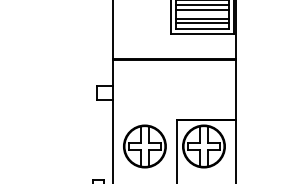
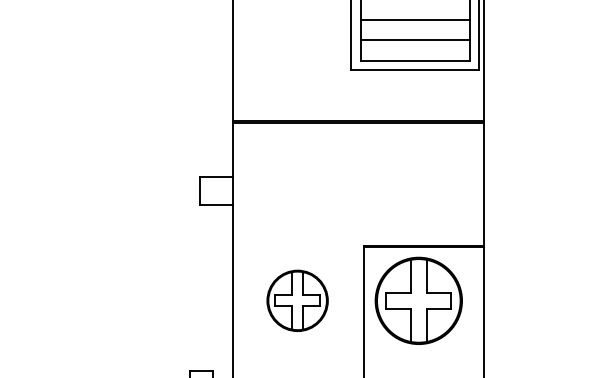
line: (201, 5) -> (413, 11), removed
line: (201, 23) -> (413, 48), removed
part: (144, 146) -> (296, 300), size x0.7

